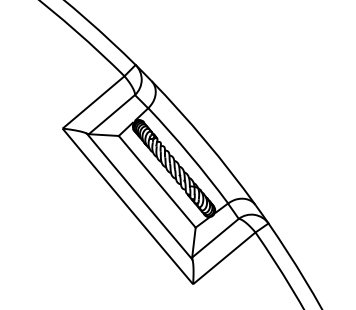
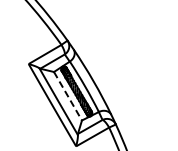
line: (156, 182) -> (67, 96), solid -> dashed

